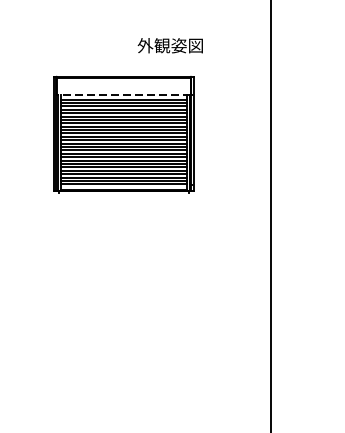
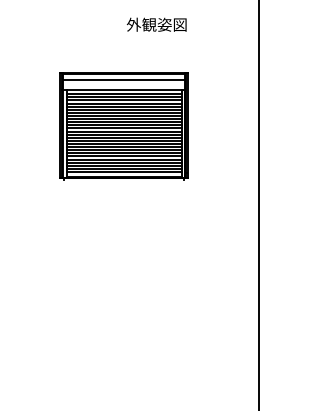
text: (170, 45) -> (156, 24), moved
line: (123, 83) -> (123, 79), added
line: (123, 94) -> (123, 89), dashed -> solid

